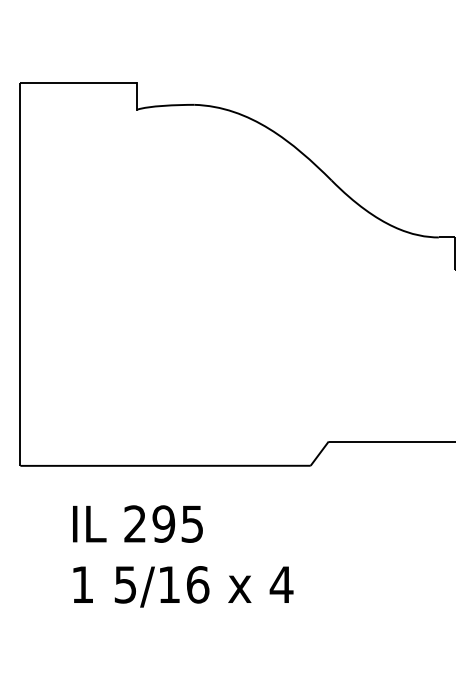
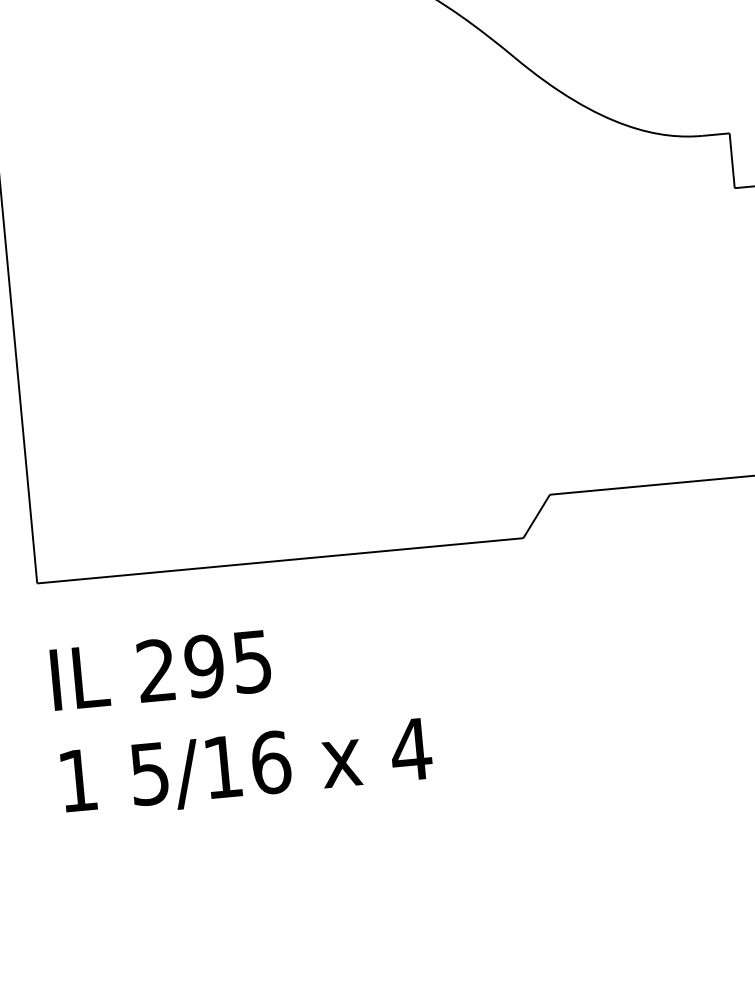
text: (183, 556) -> (242, 717), moved

